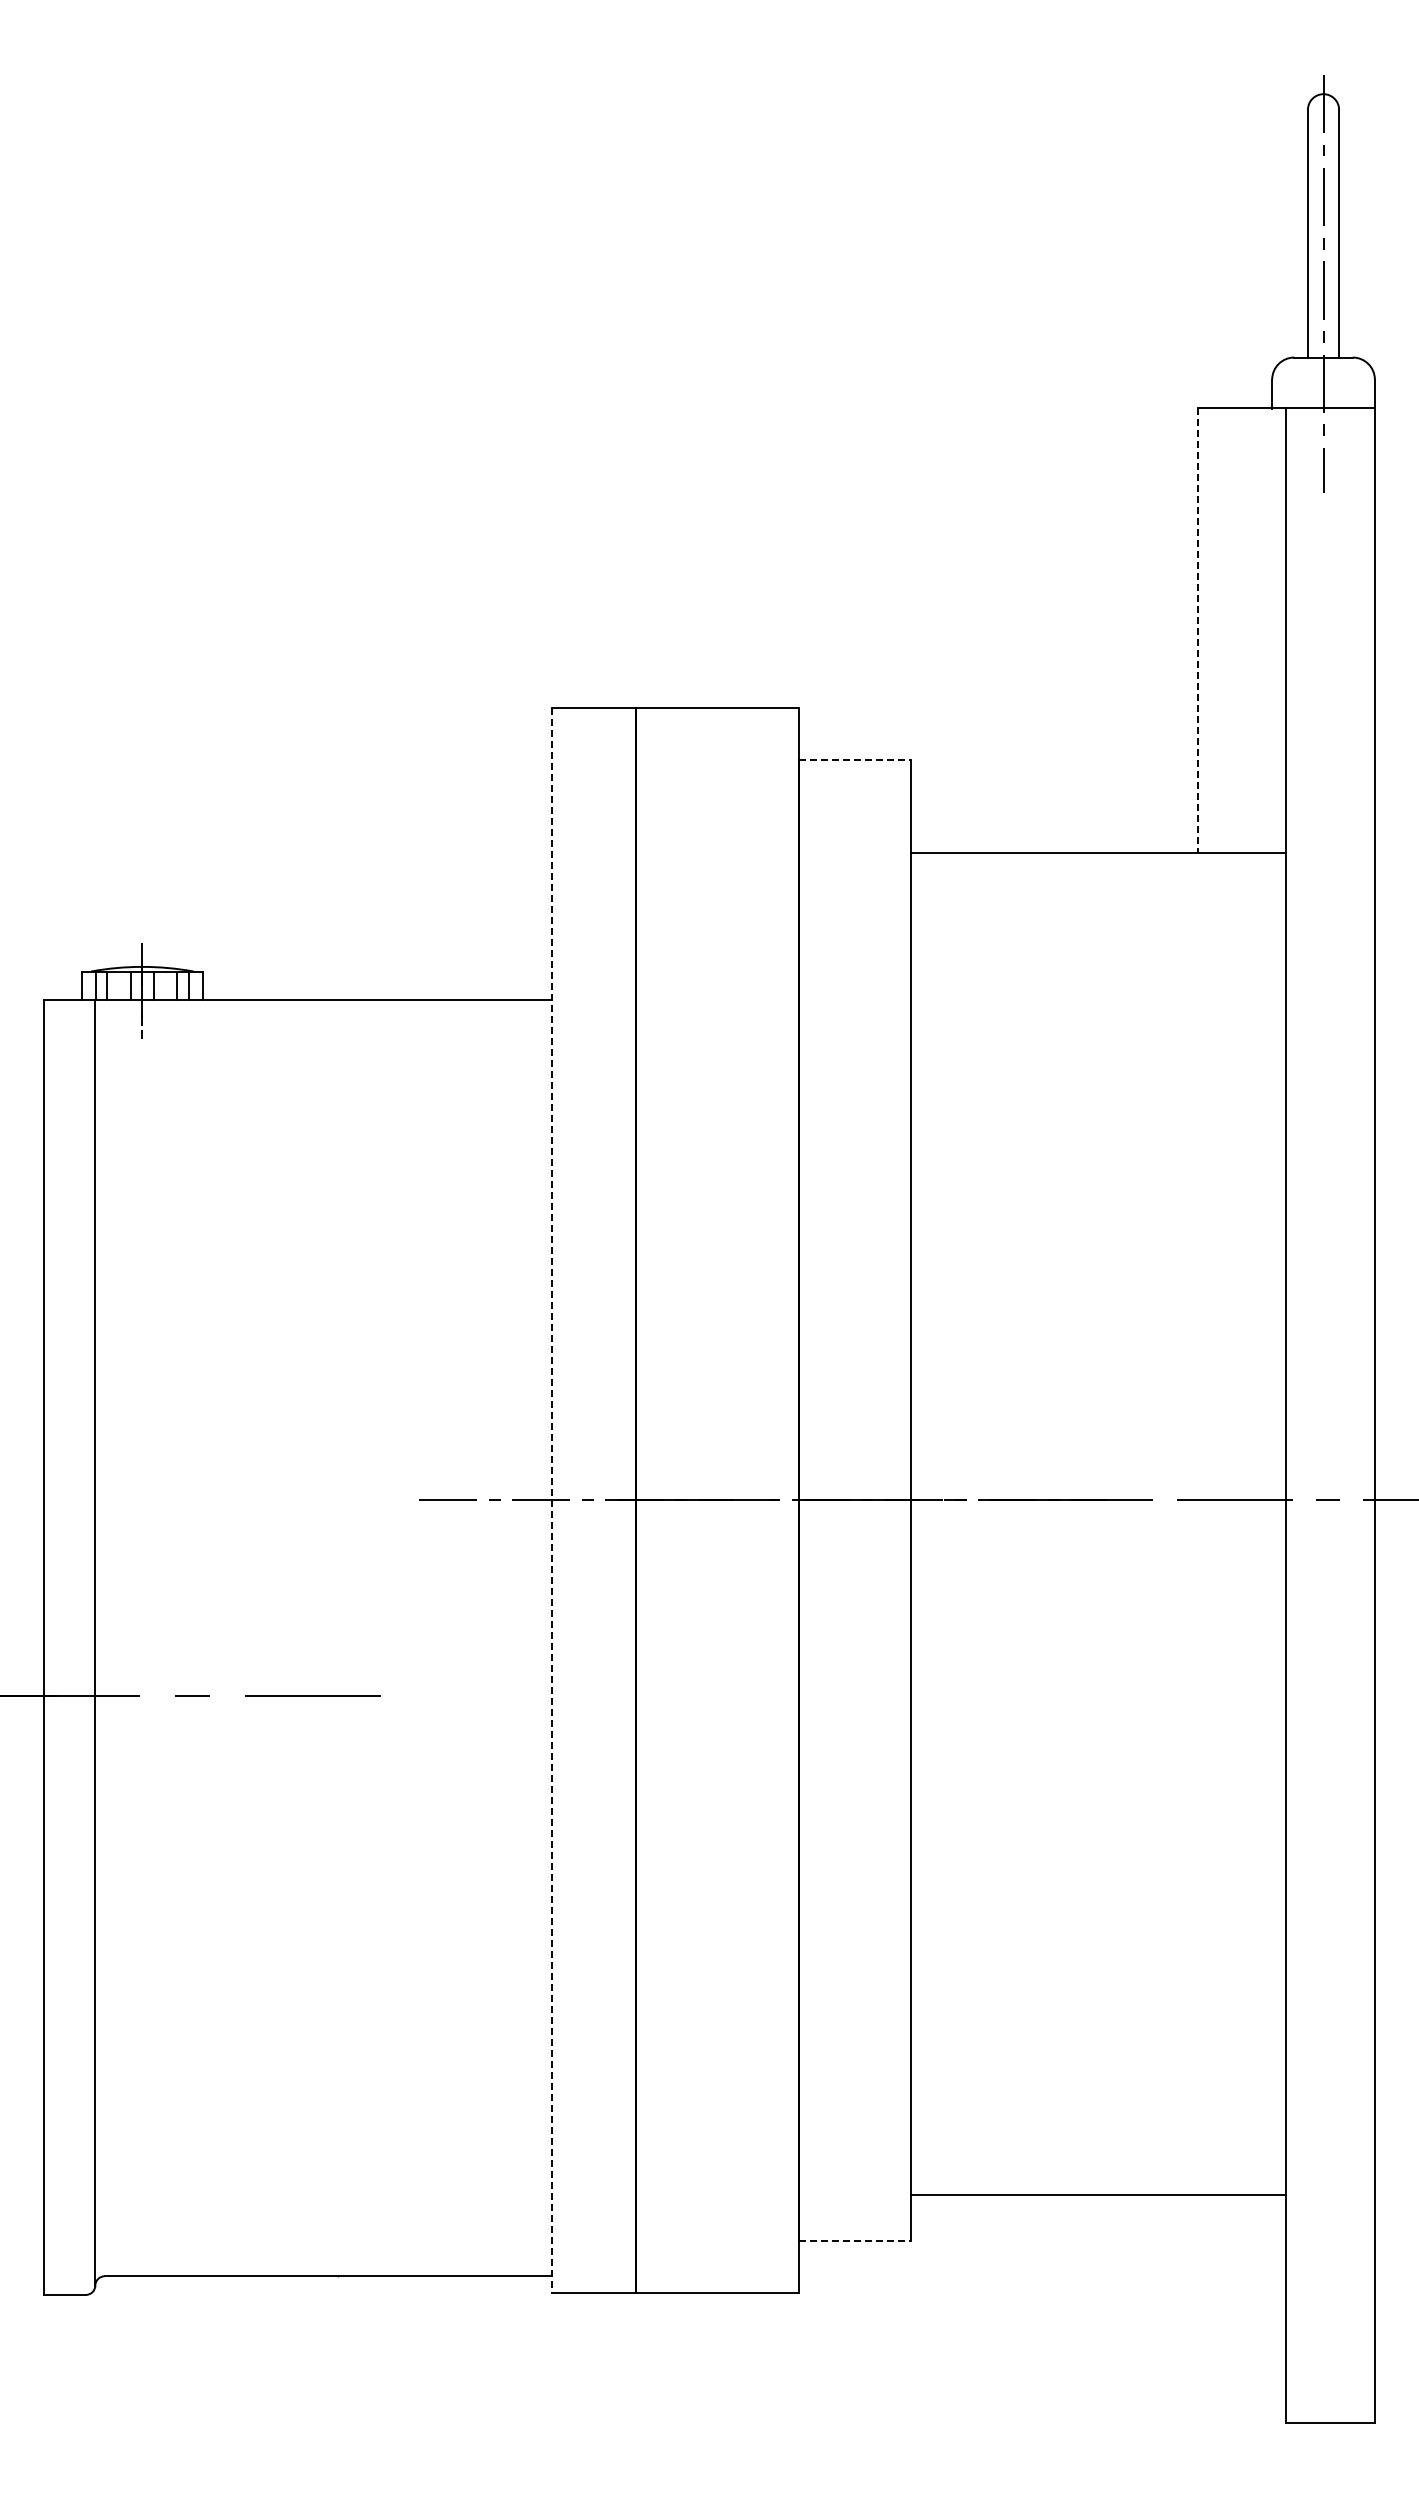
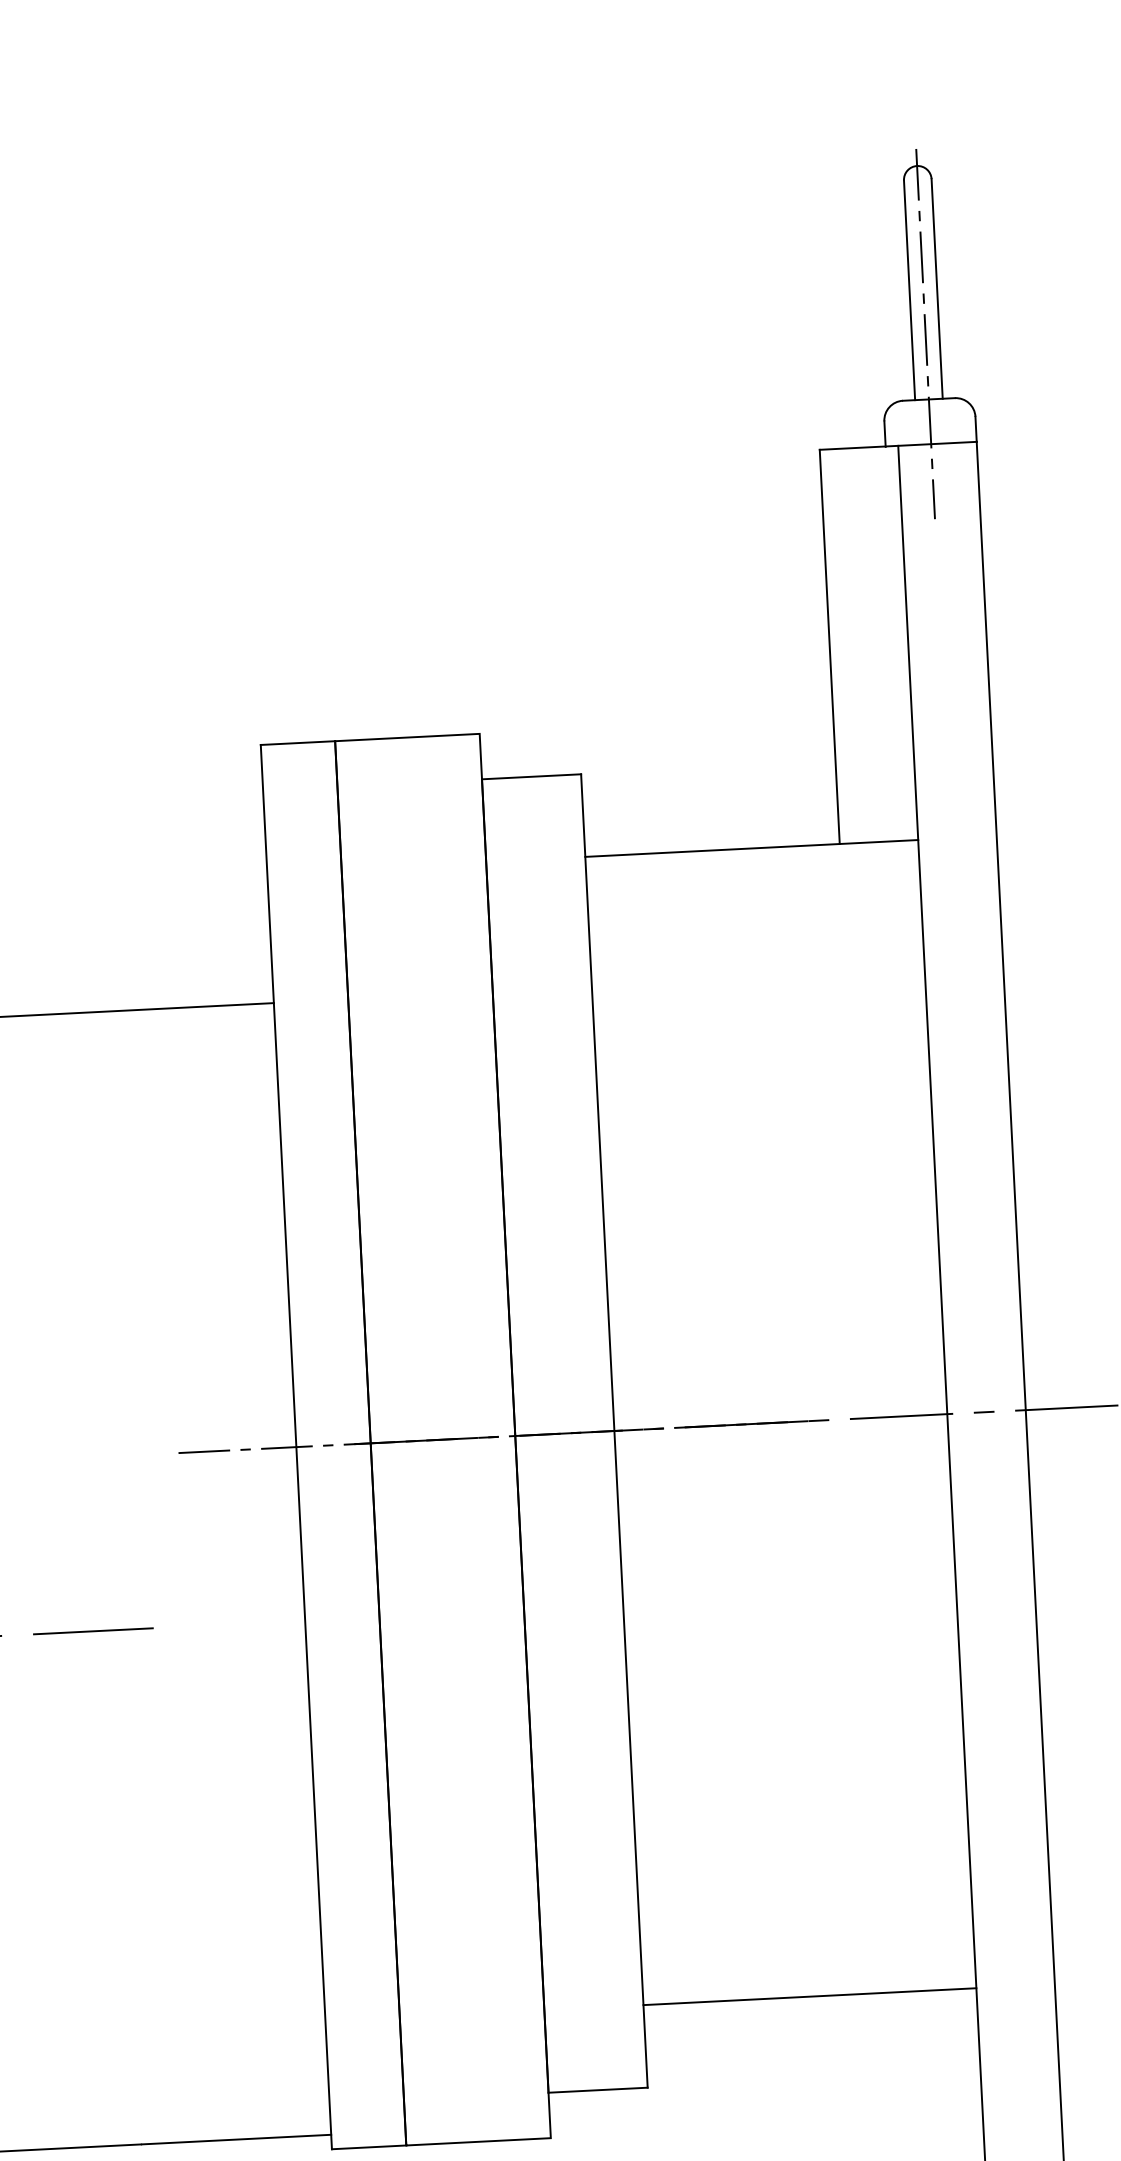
line: (1197, 630) -> (829, 647), dashed -> solid
line: (854, 759) -> (531, 776), dashed -> solid
line: (552, 1500) -> (296, 1447), dashed -> solid
line: (1098, 2195) -> (809, 1997), moved
line: (854, 2241) -> (597, 2090), dashed -> solid

